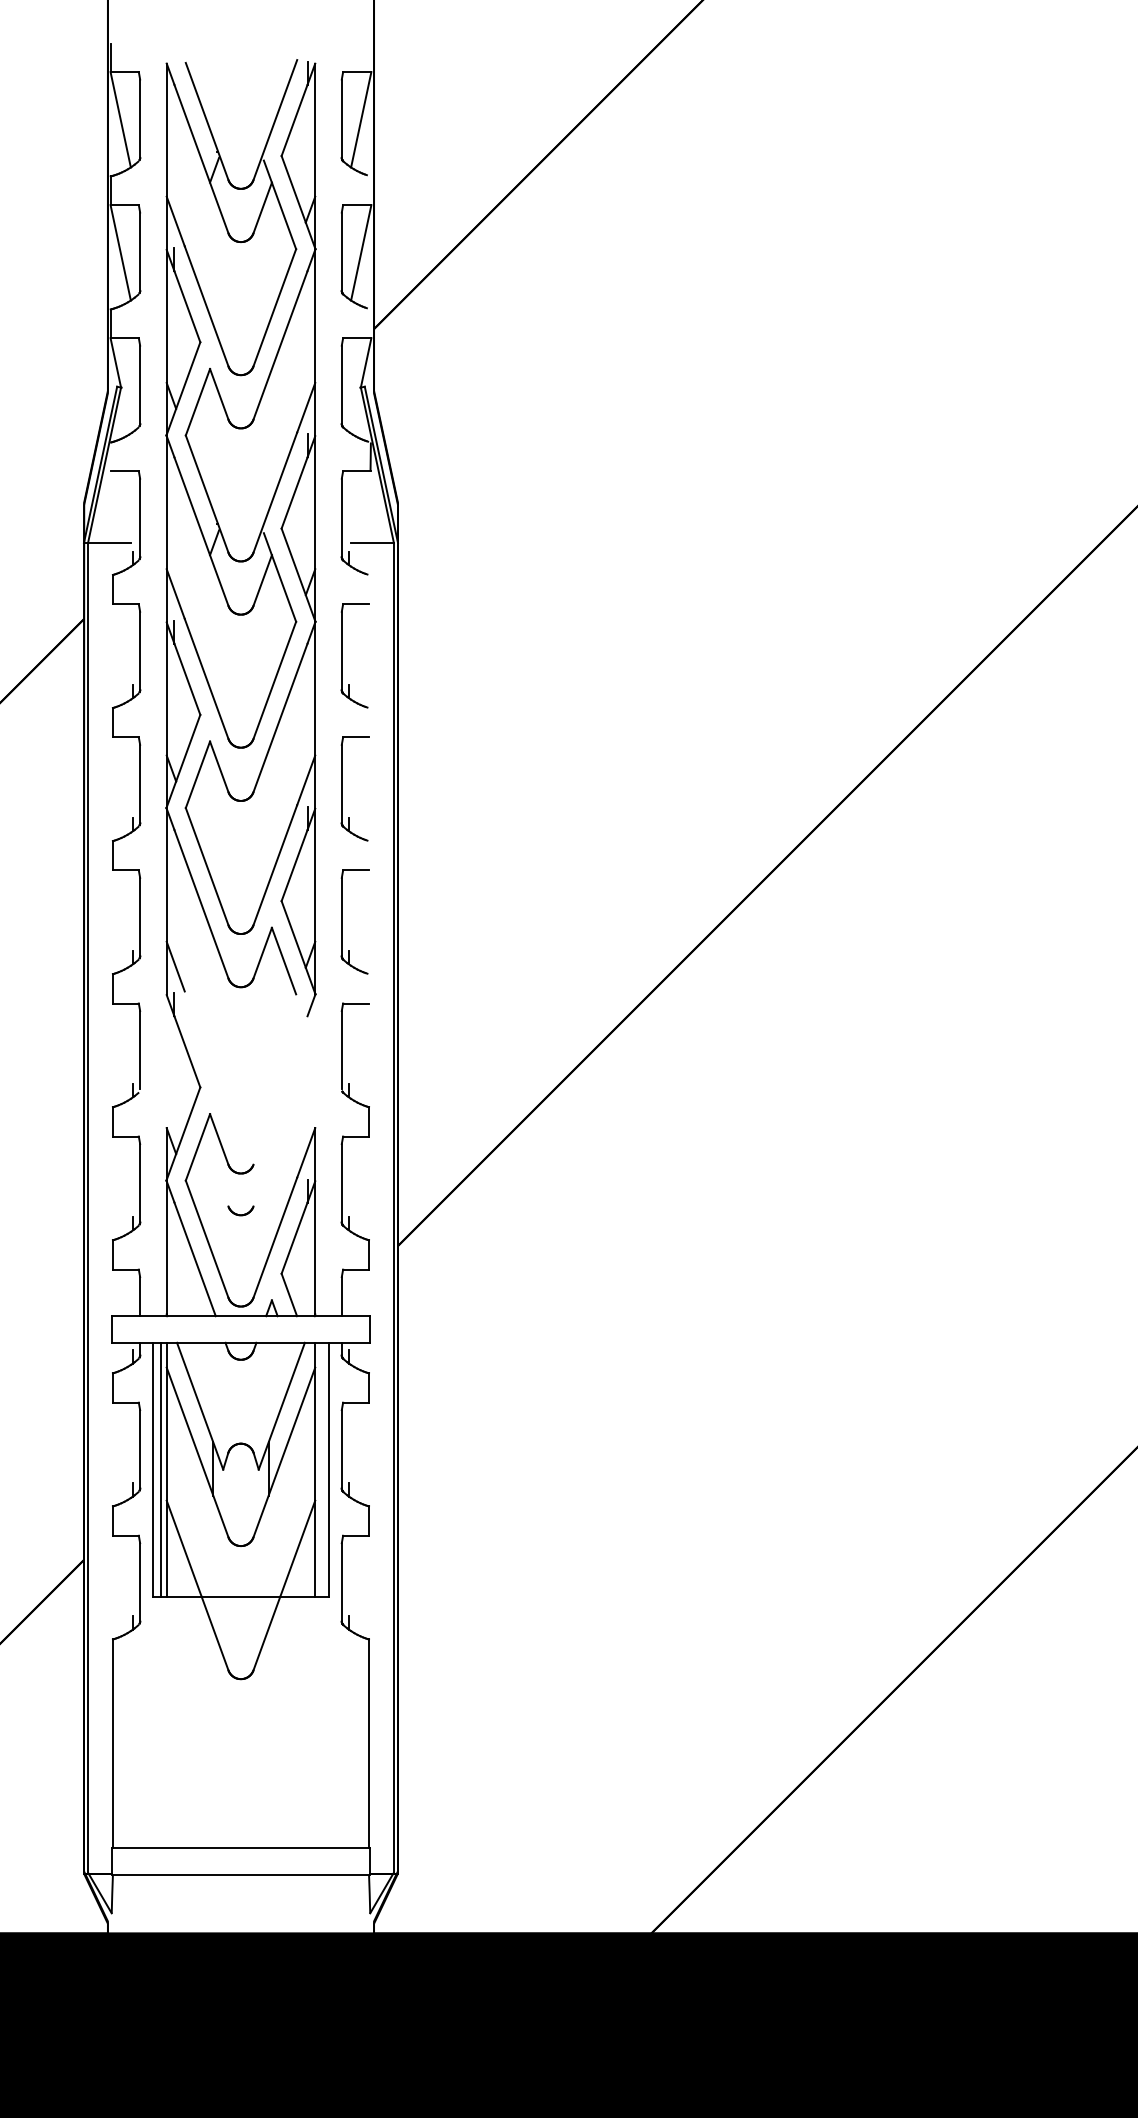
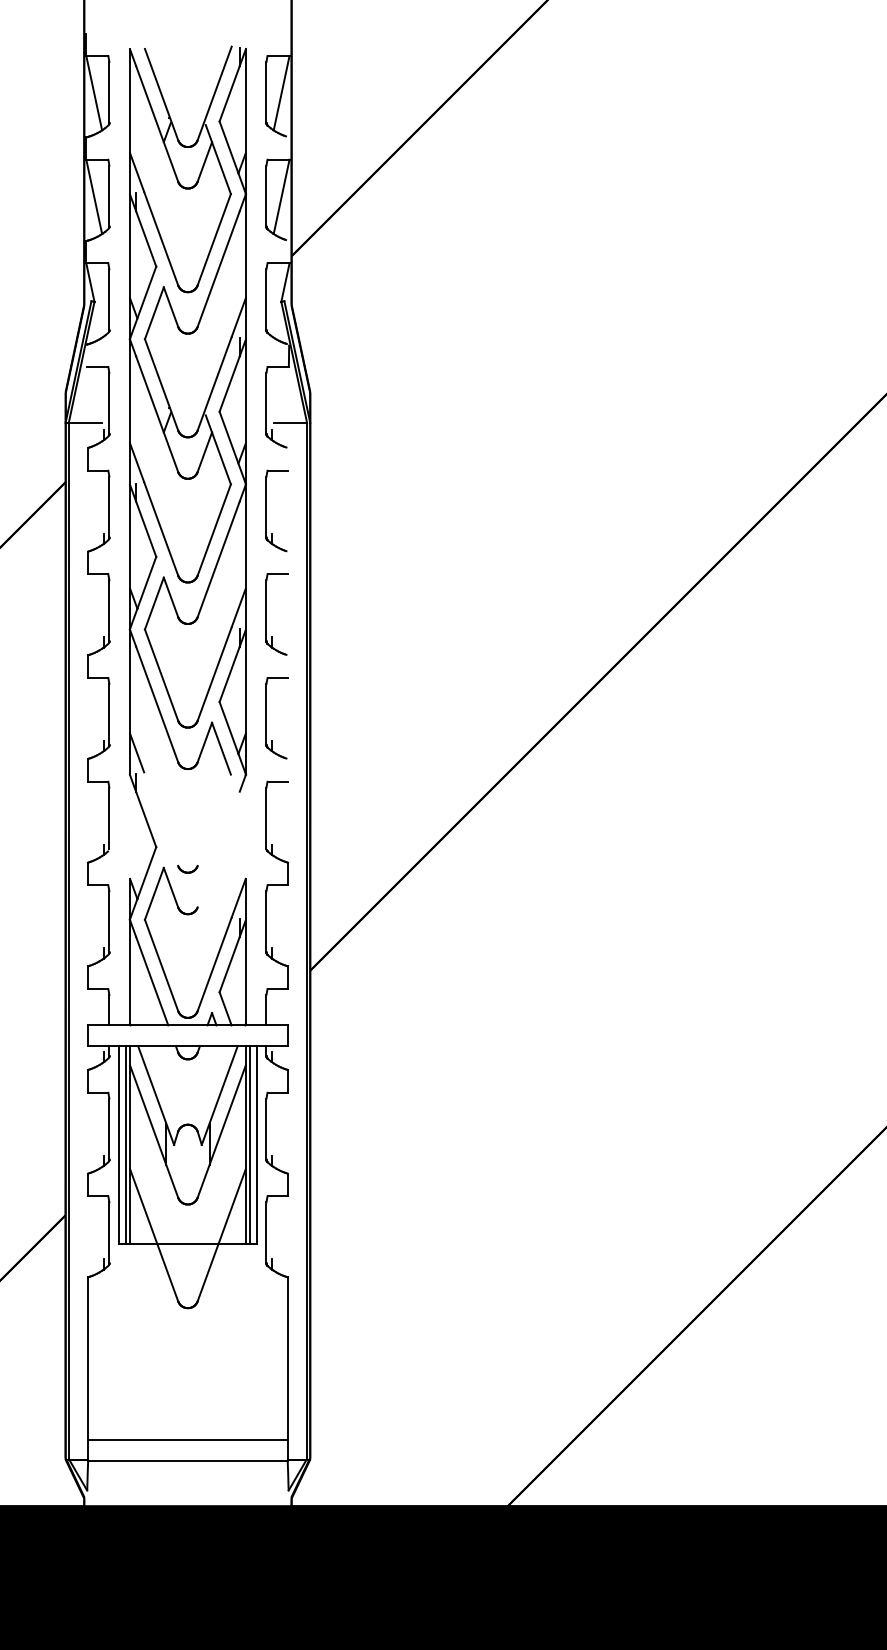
part: (240, 1209) -> (187, 868), moved
line: (321, 1470) -> (250, 1145), added

